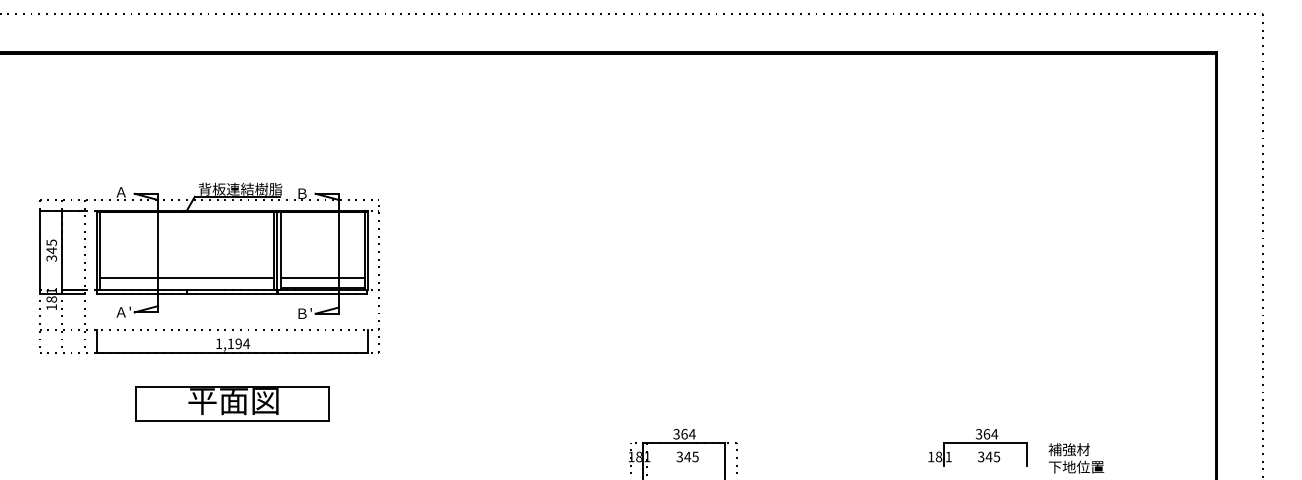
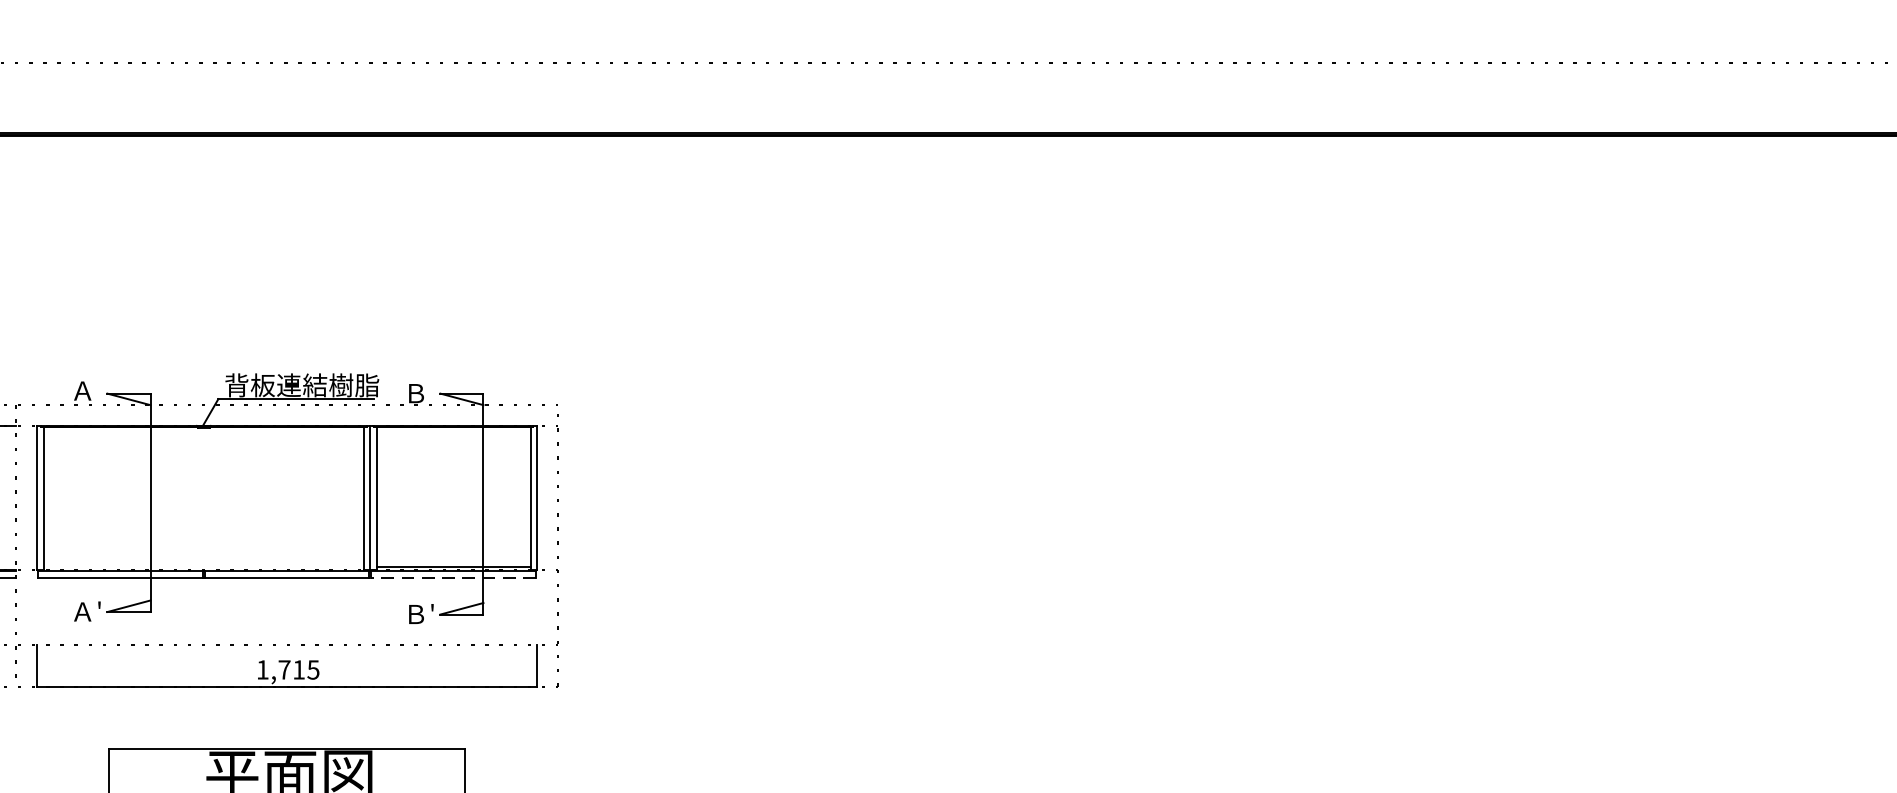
line: (186, 277) -> (202, 547), removed
line: (322, 277) -> (453, 547), removed
line: (322, 294) -> (453, 579), solid -> dashed
text: (238, 343) -> (298, 669), 1,194 -> 1,715

